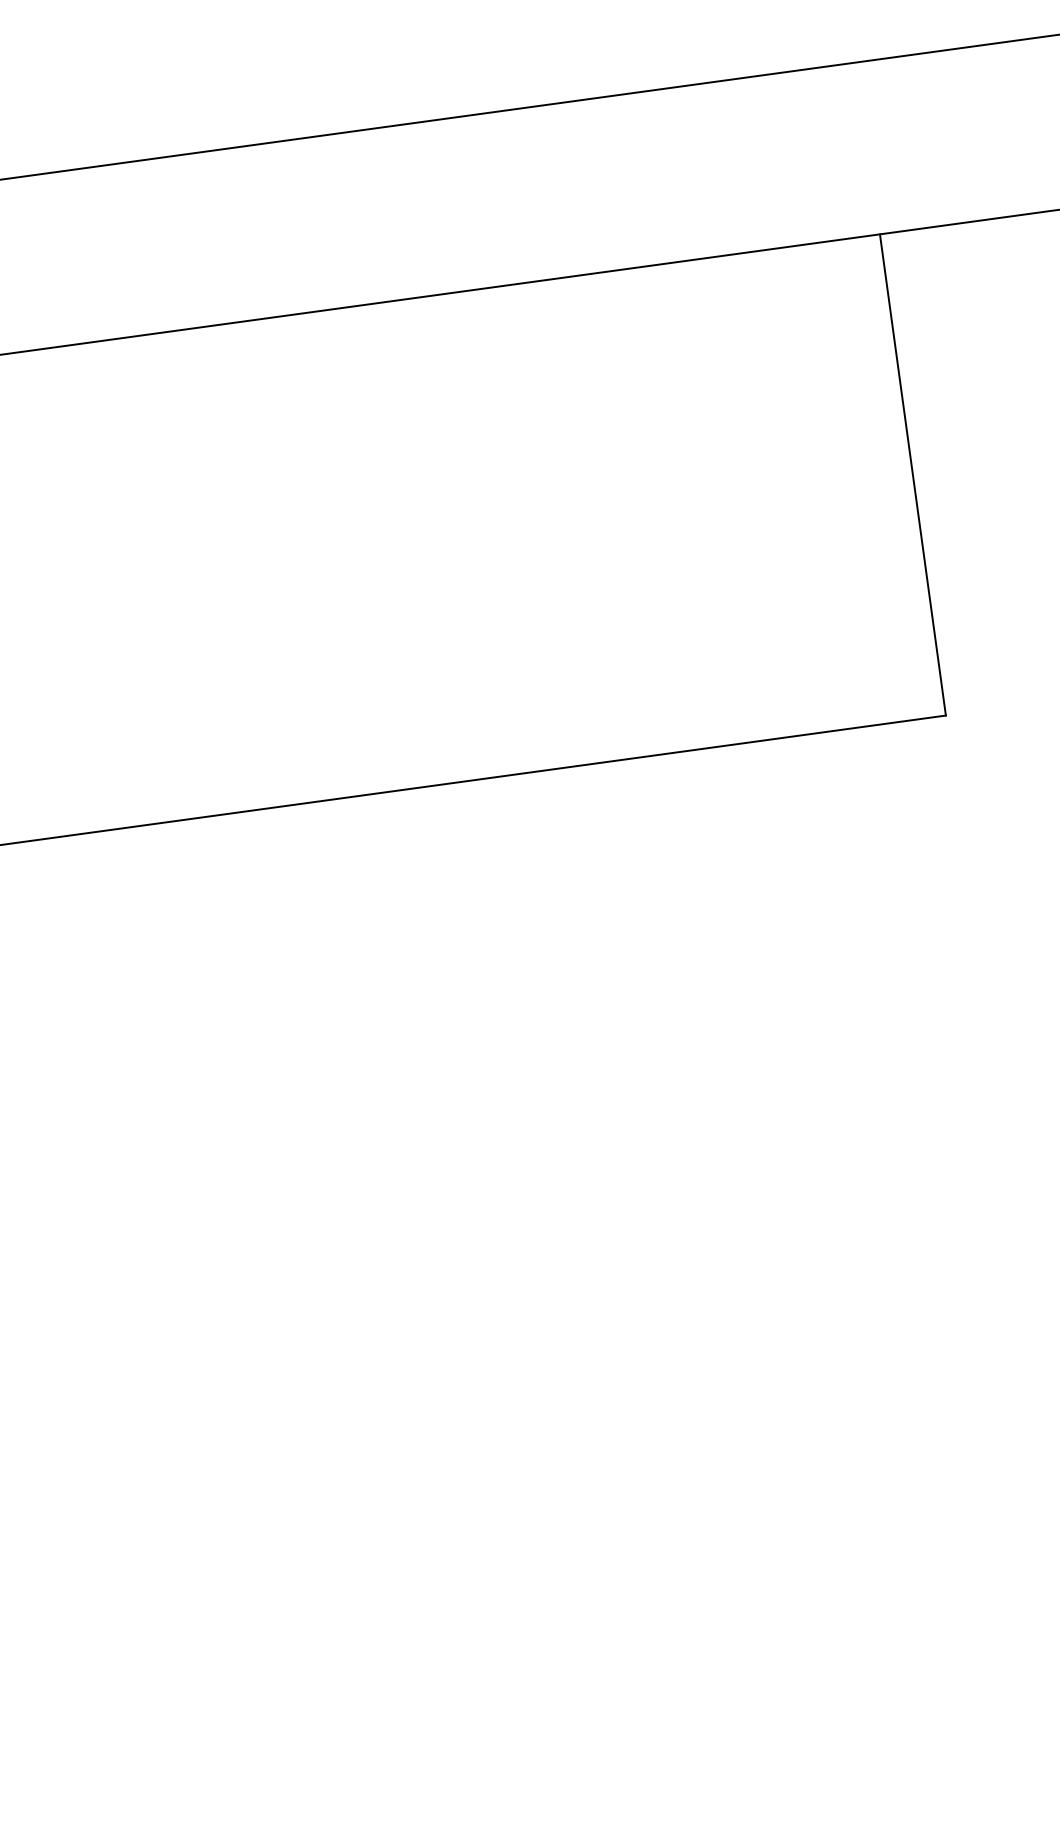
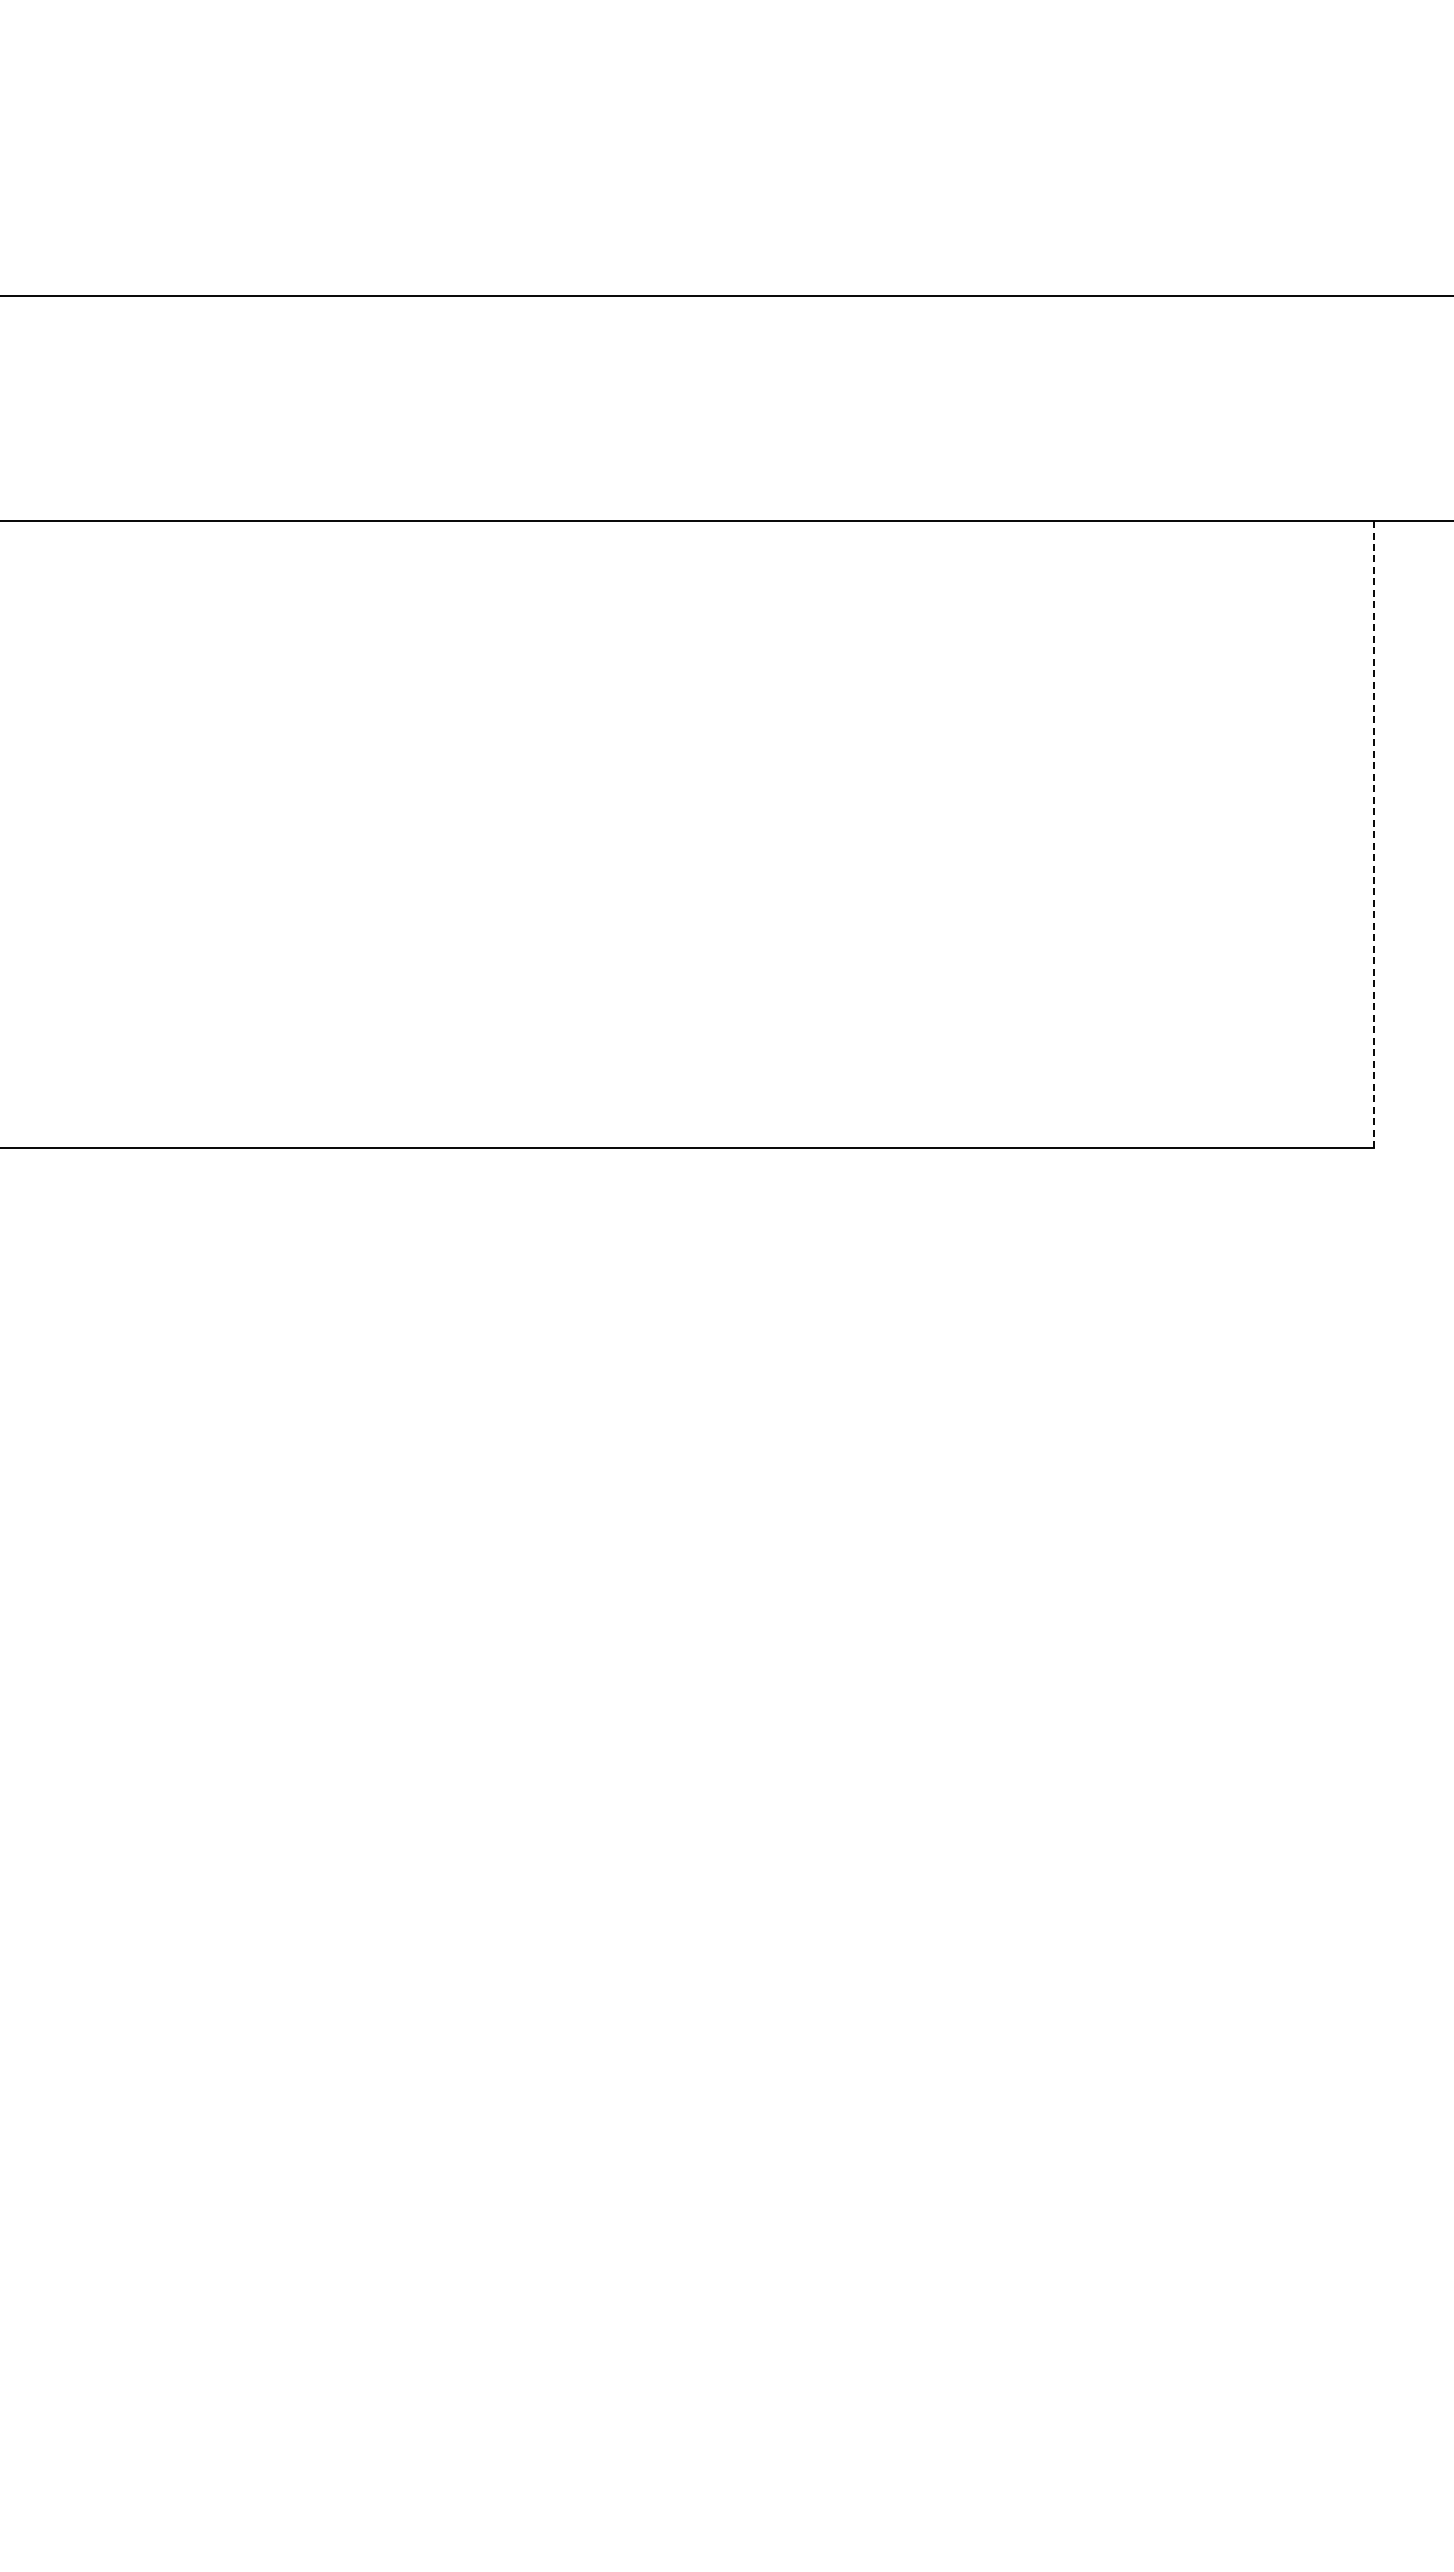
line: (913, 475) -> (1374, 834), solid -> dashed

